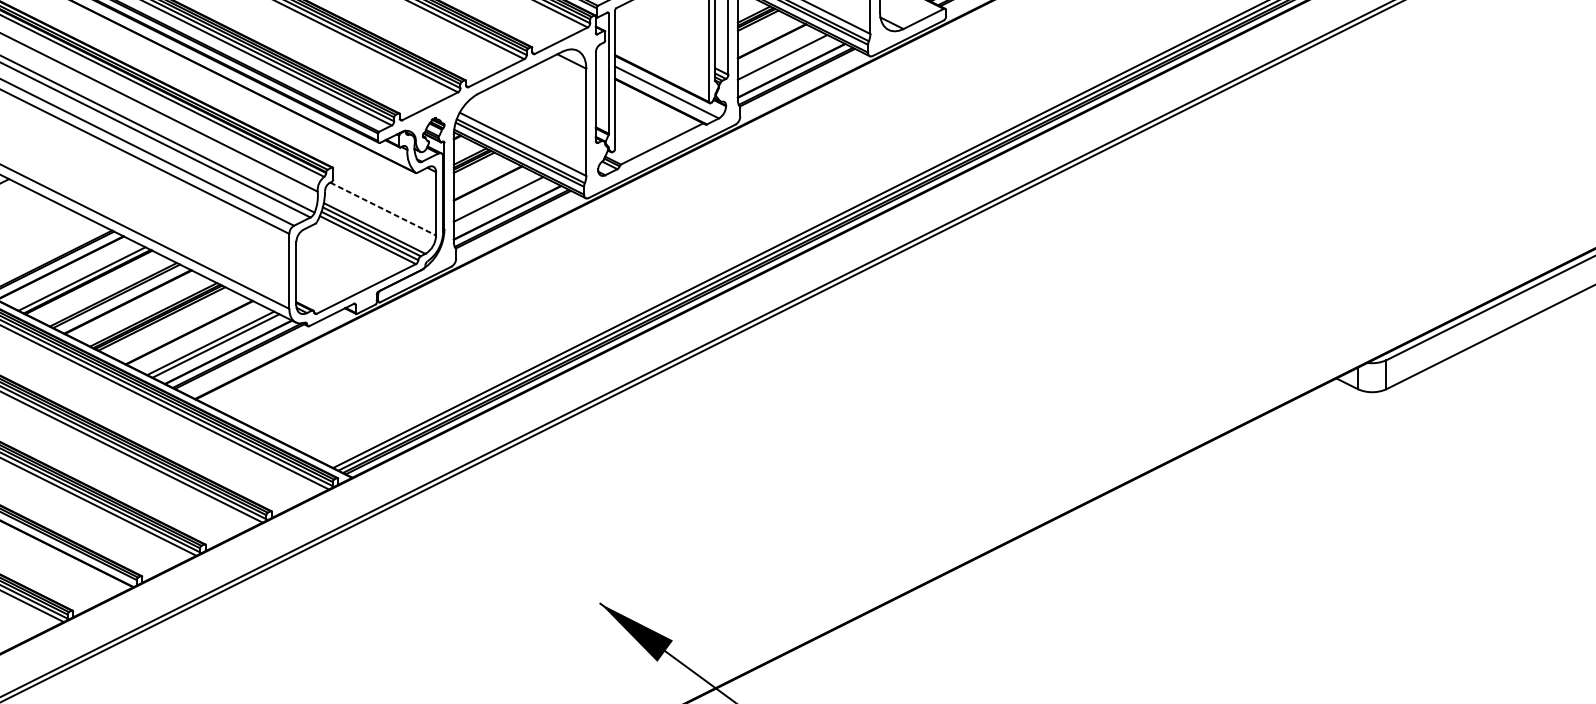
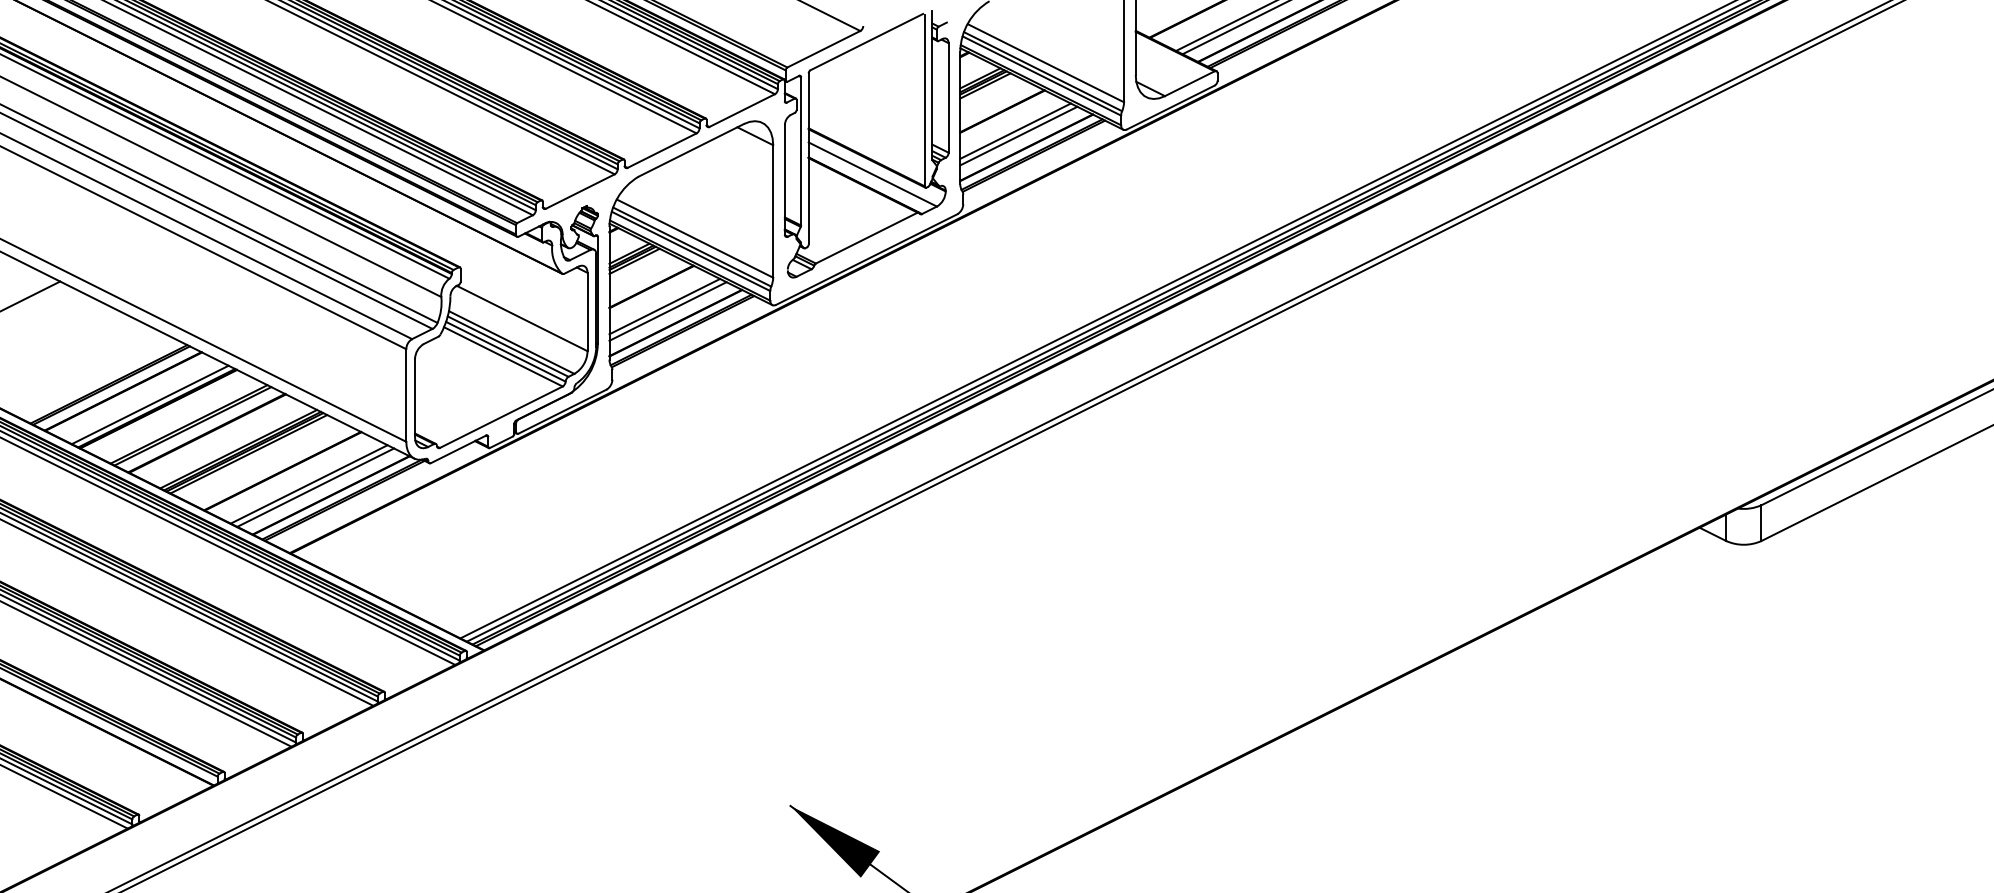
line: (784, 60) -> (1018, 135), added
line: (500, 203) -> (667, 311), added
line: (383, 209) -> (522, 318), dashed -> solid

